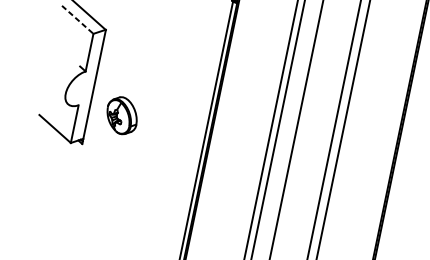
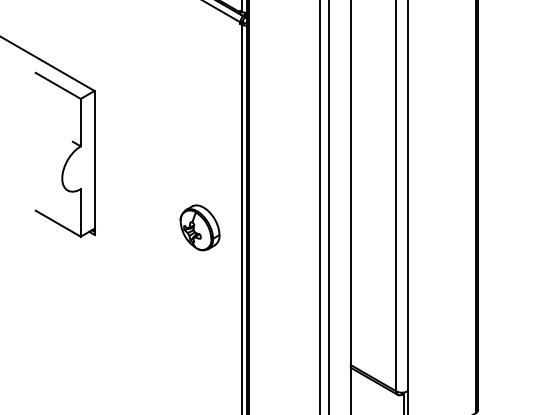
line: (77, 20) -> (58, 86), dashed -> solid
part: (121, 115) -> (199, 227), moved

